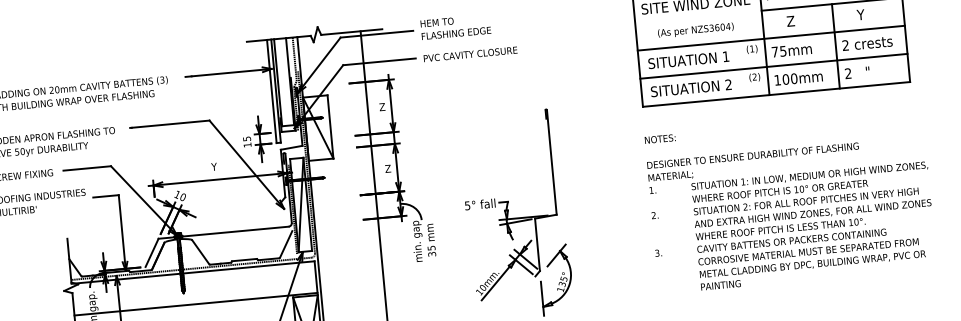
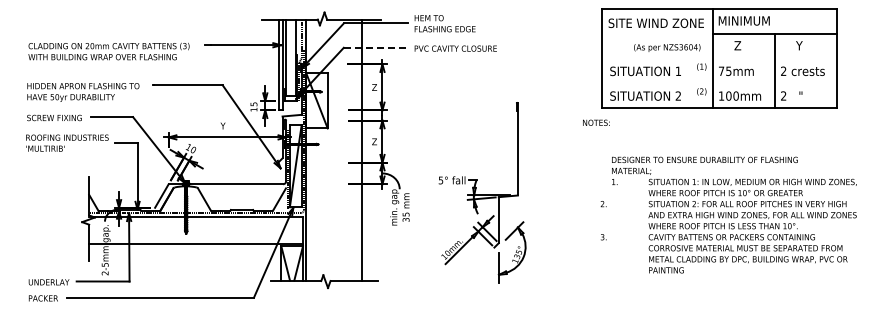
text: (696, 29) -> (667, 47), moved
line: (770, 37) -> (718, 58), removed
line: (379, 61) -> (375, 47), solid -> dashed
line: (772, 66) -> (718, 83), removed
text: (660, 138) -> (596, 122), moved
text: (792, 214) -> (734, 214), moved

